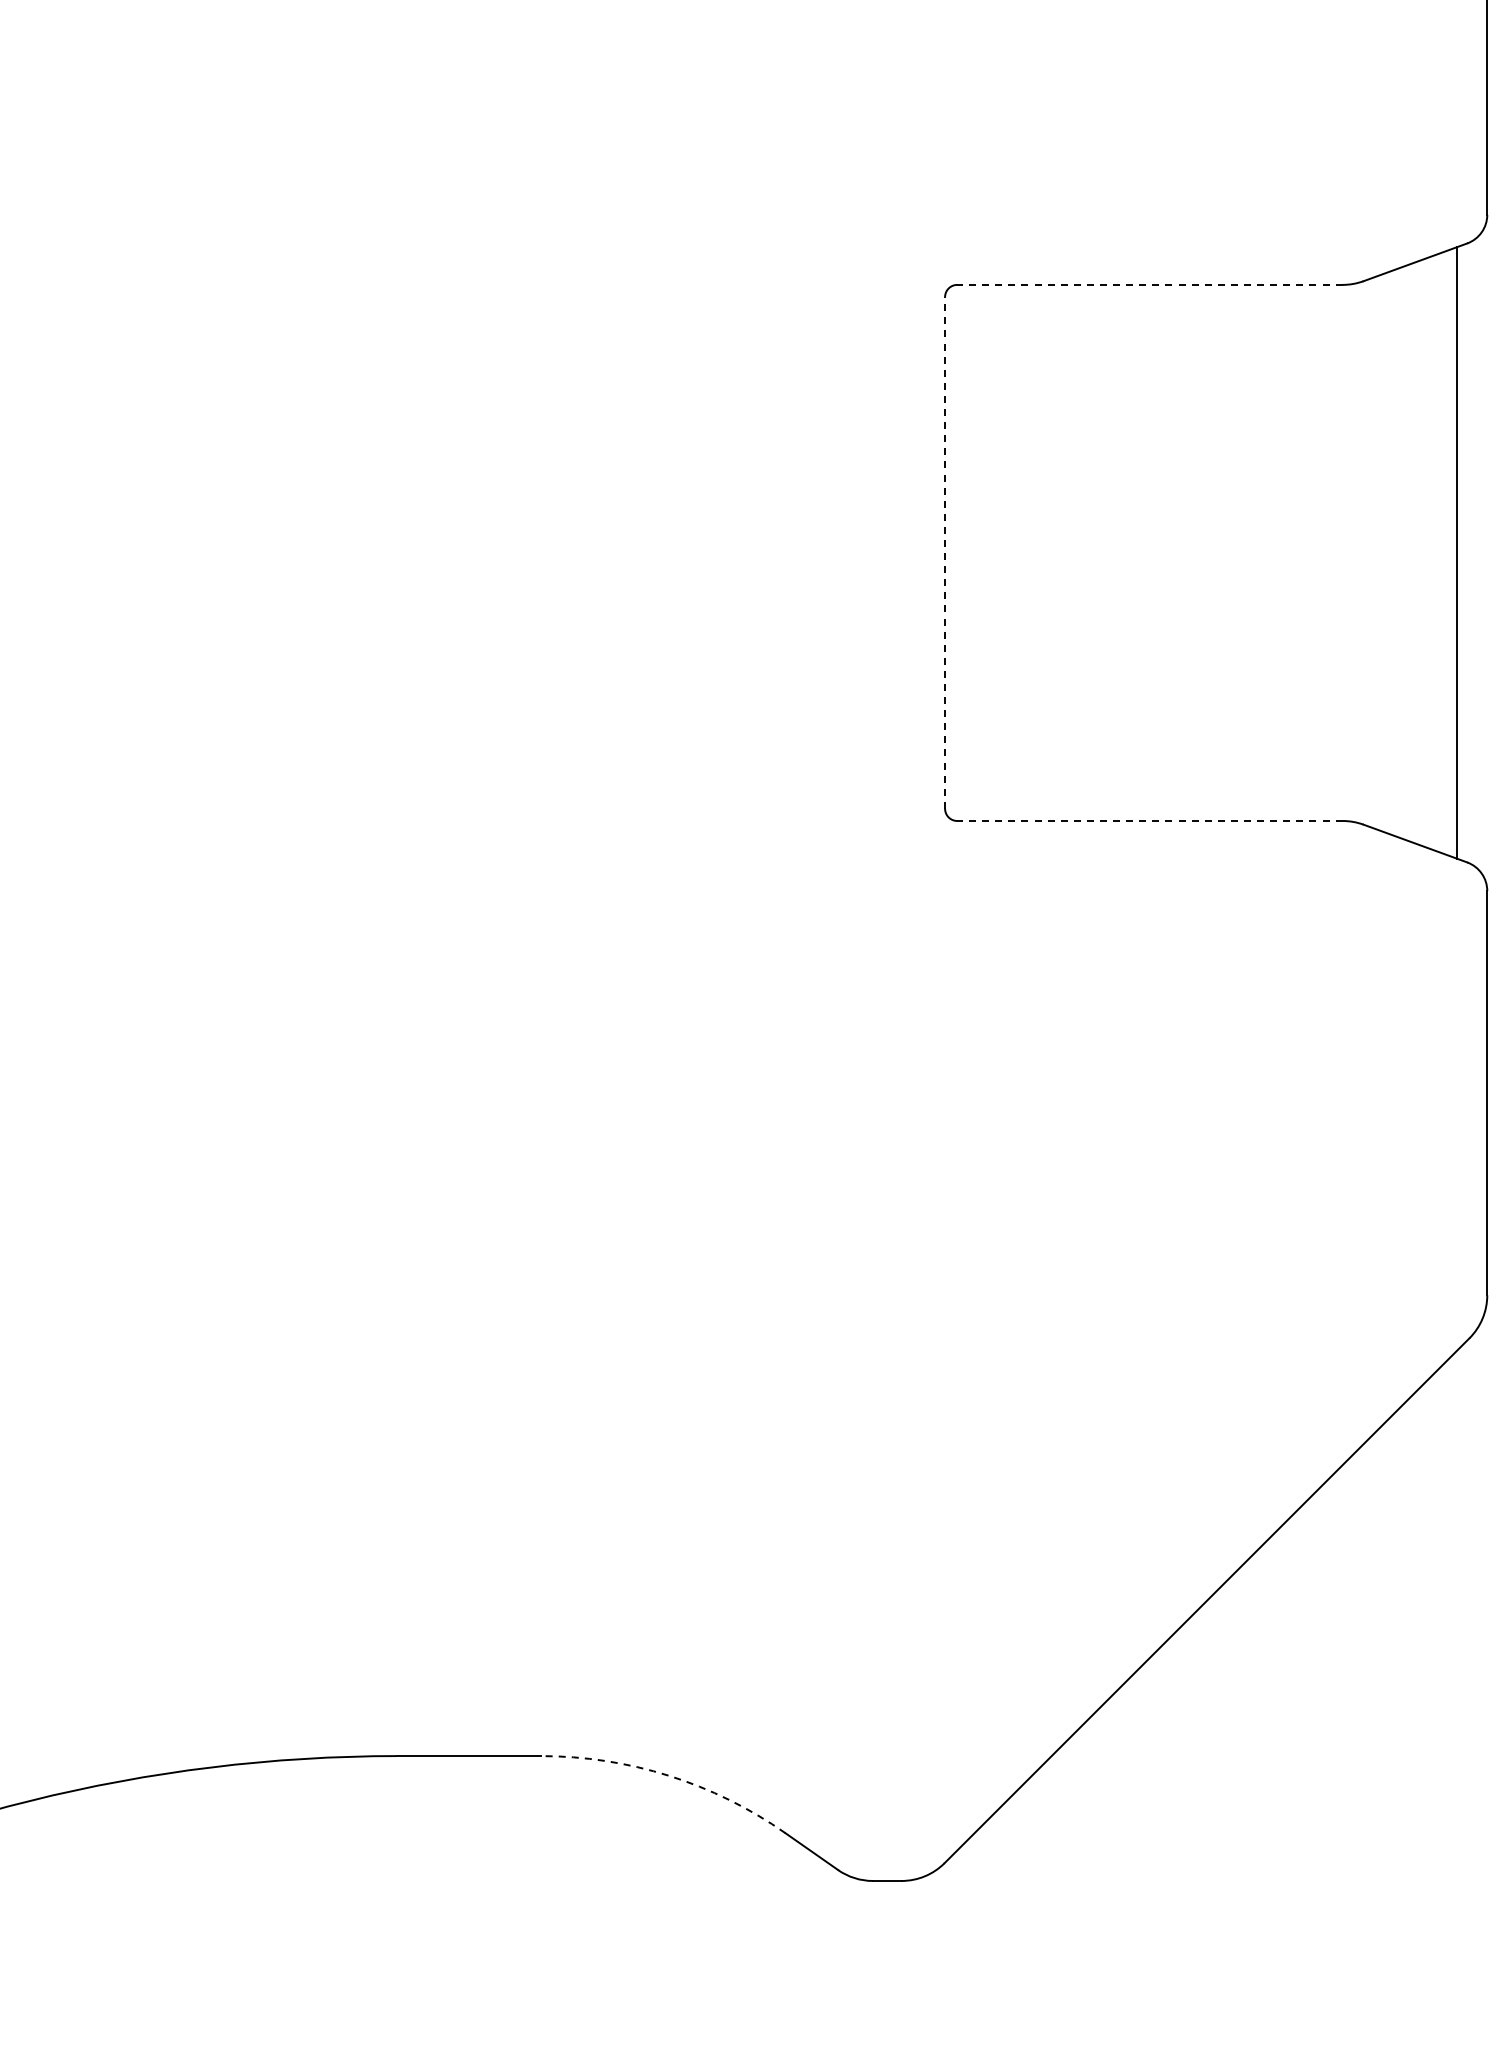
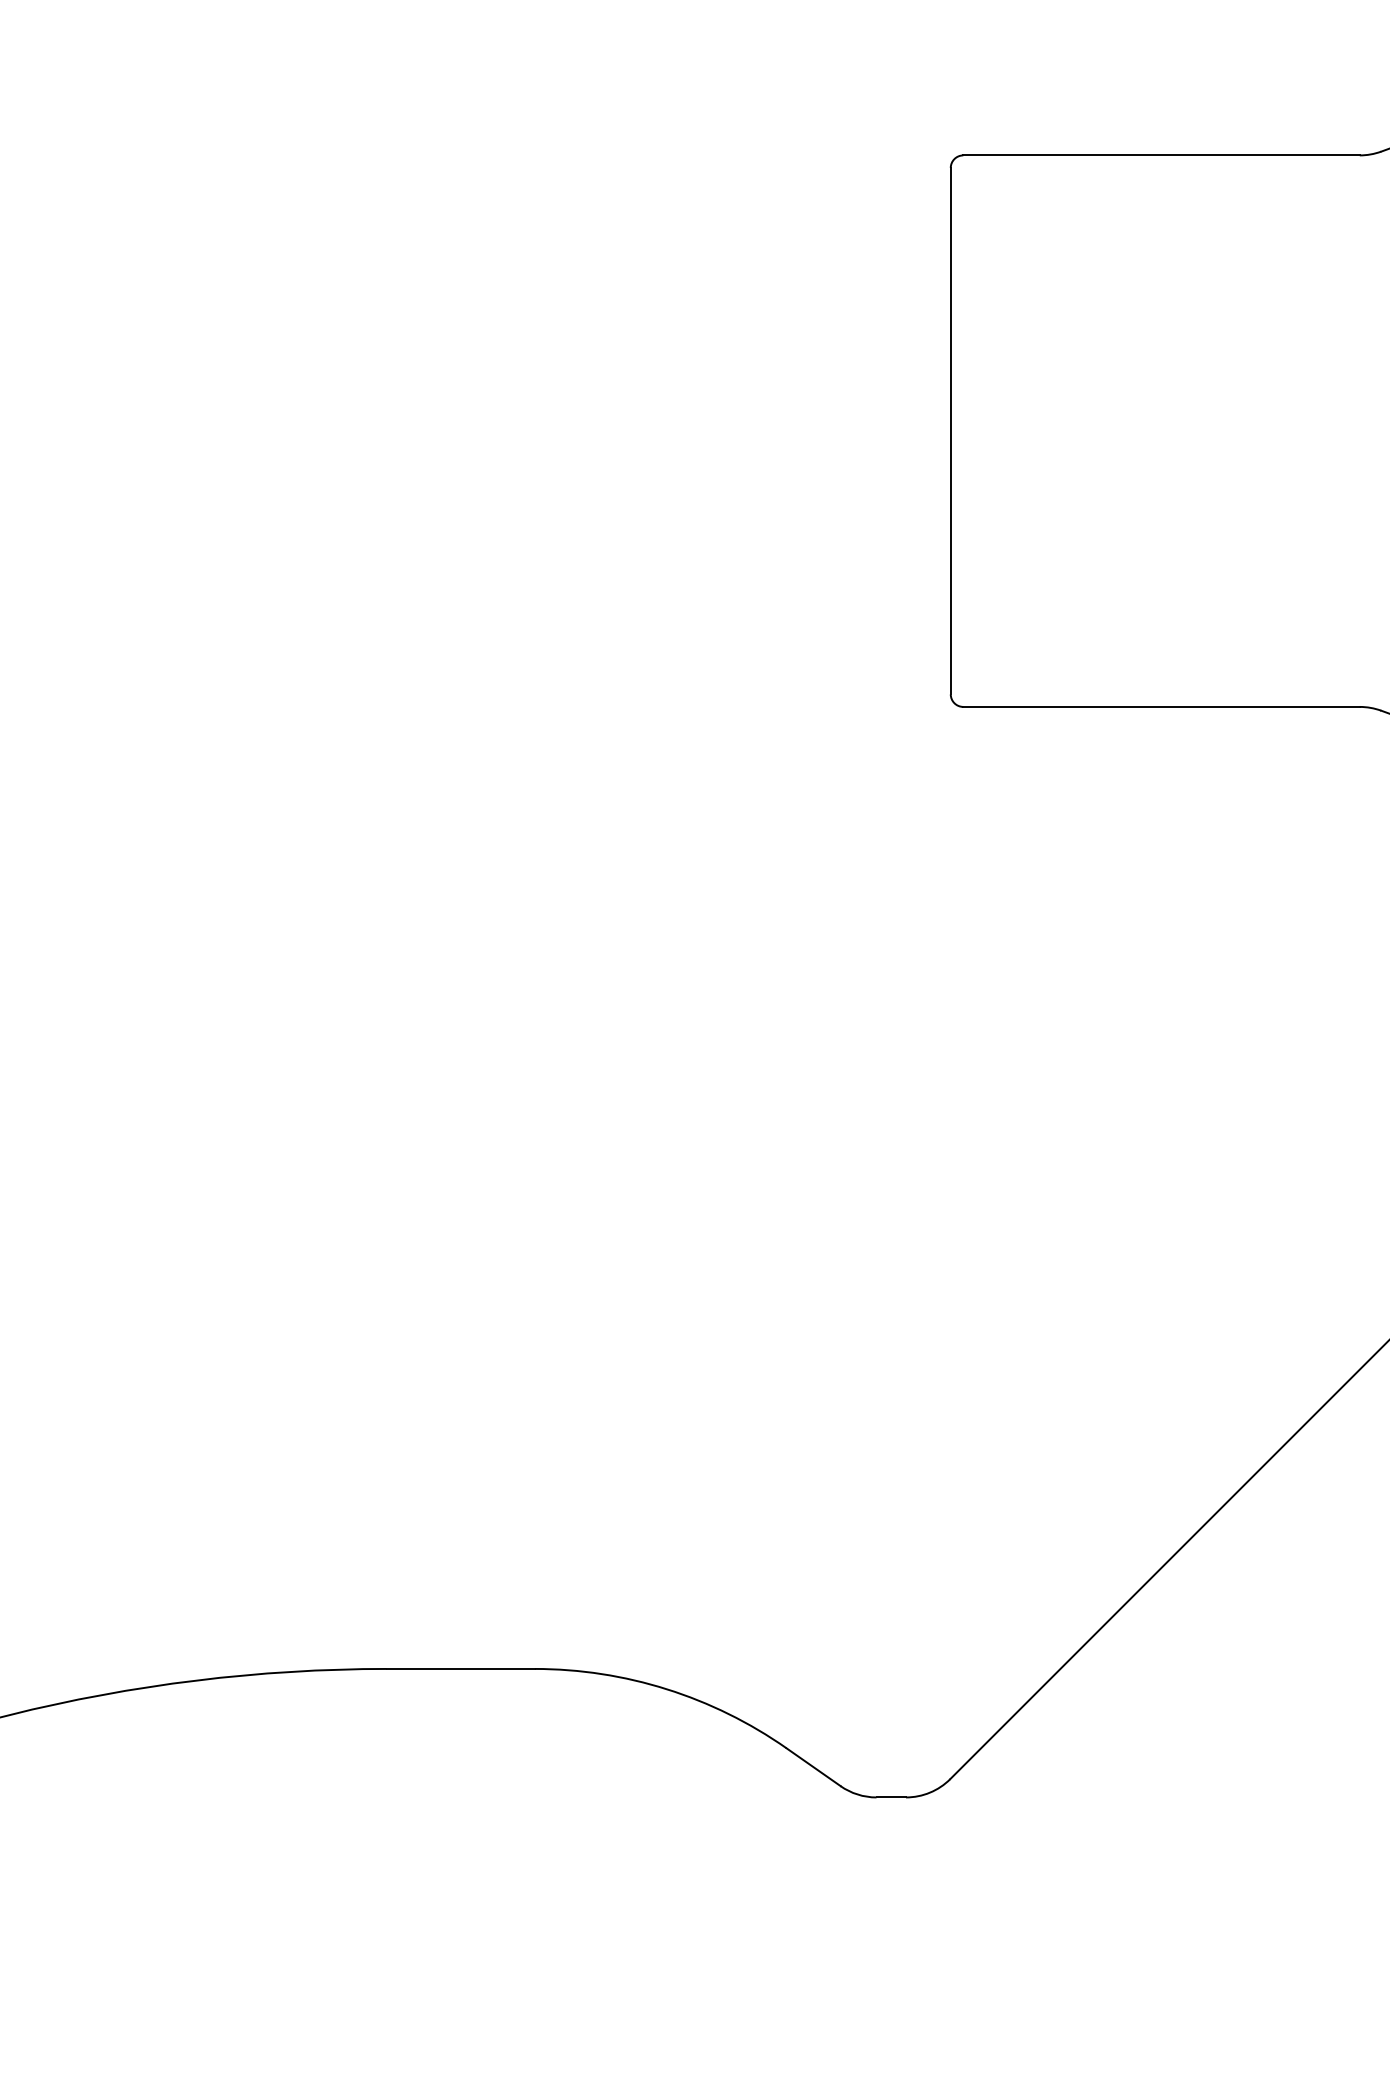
line: (1149, 284) -> (1161, 154), dashed -> solid
line: (945, 552) -> (951, 430), dashed -> solid
line: (1149, 820) -> (1161, 706), dashed -> solid
arc: (669, 1775) -> (667, 1688), dashed -> solid

